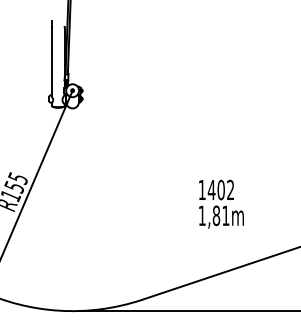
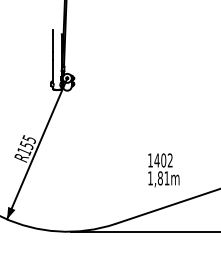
text: (220, 204) -> (163, 170), moved

